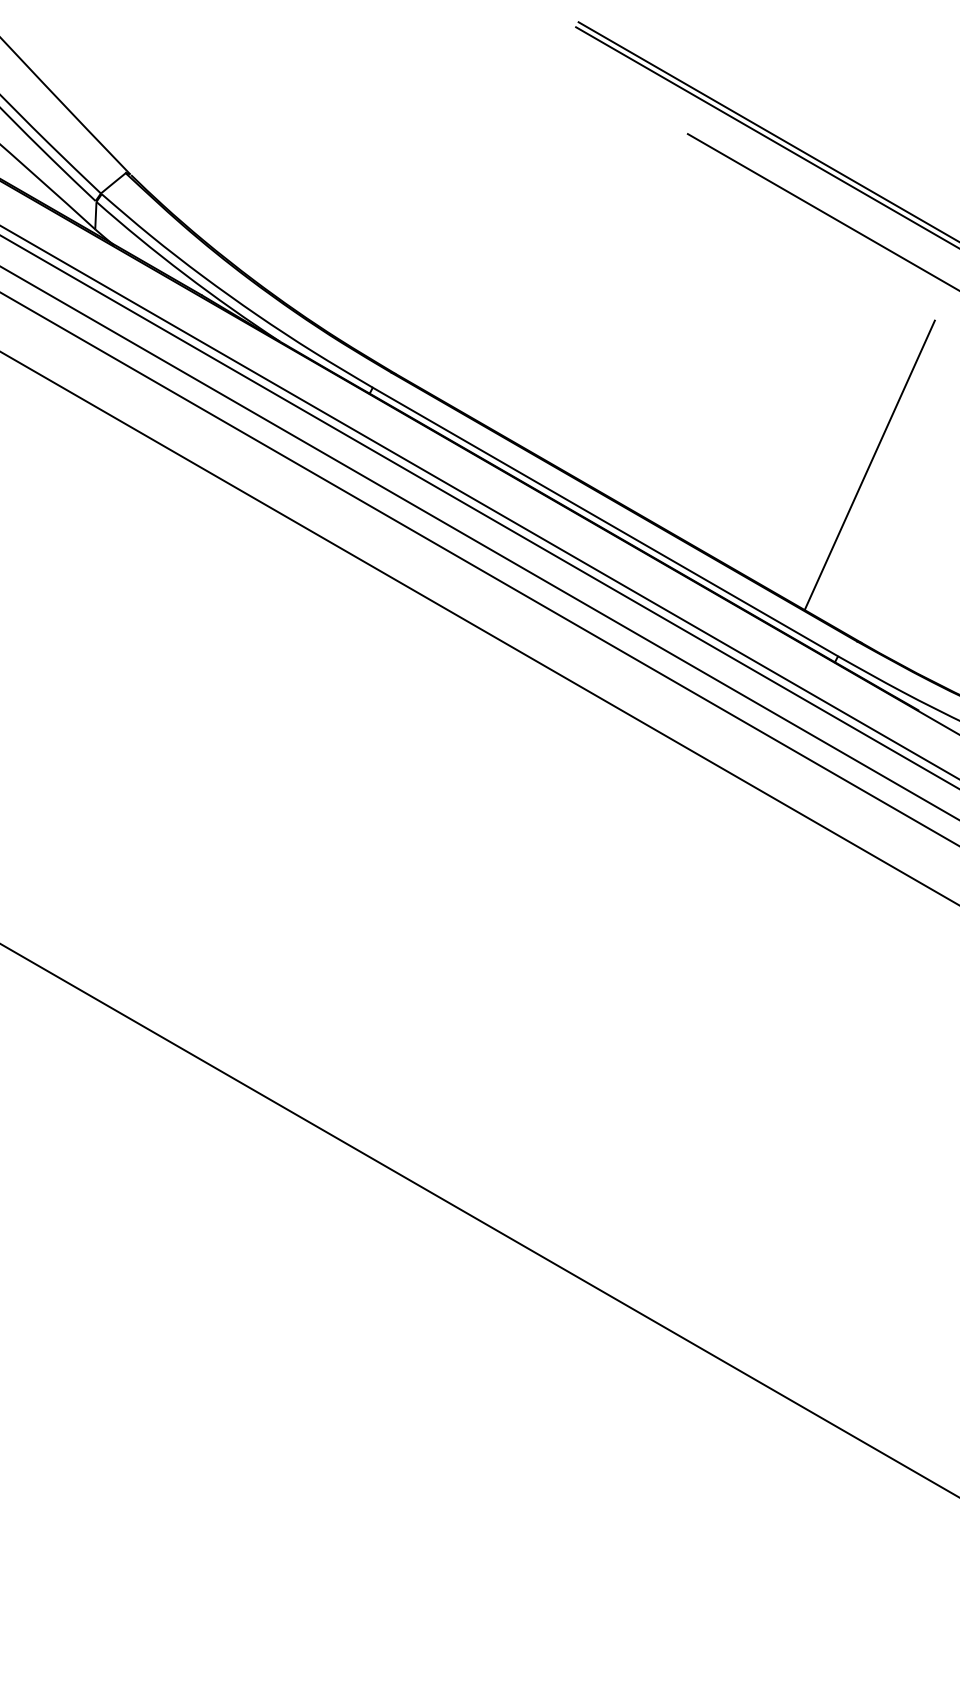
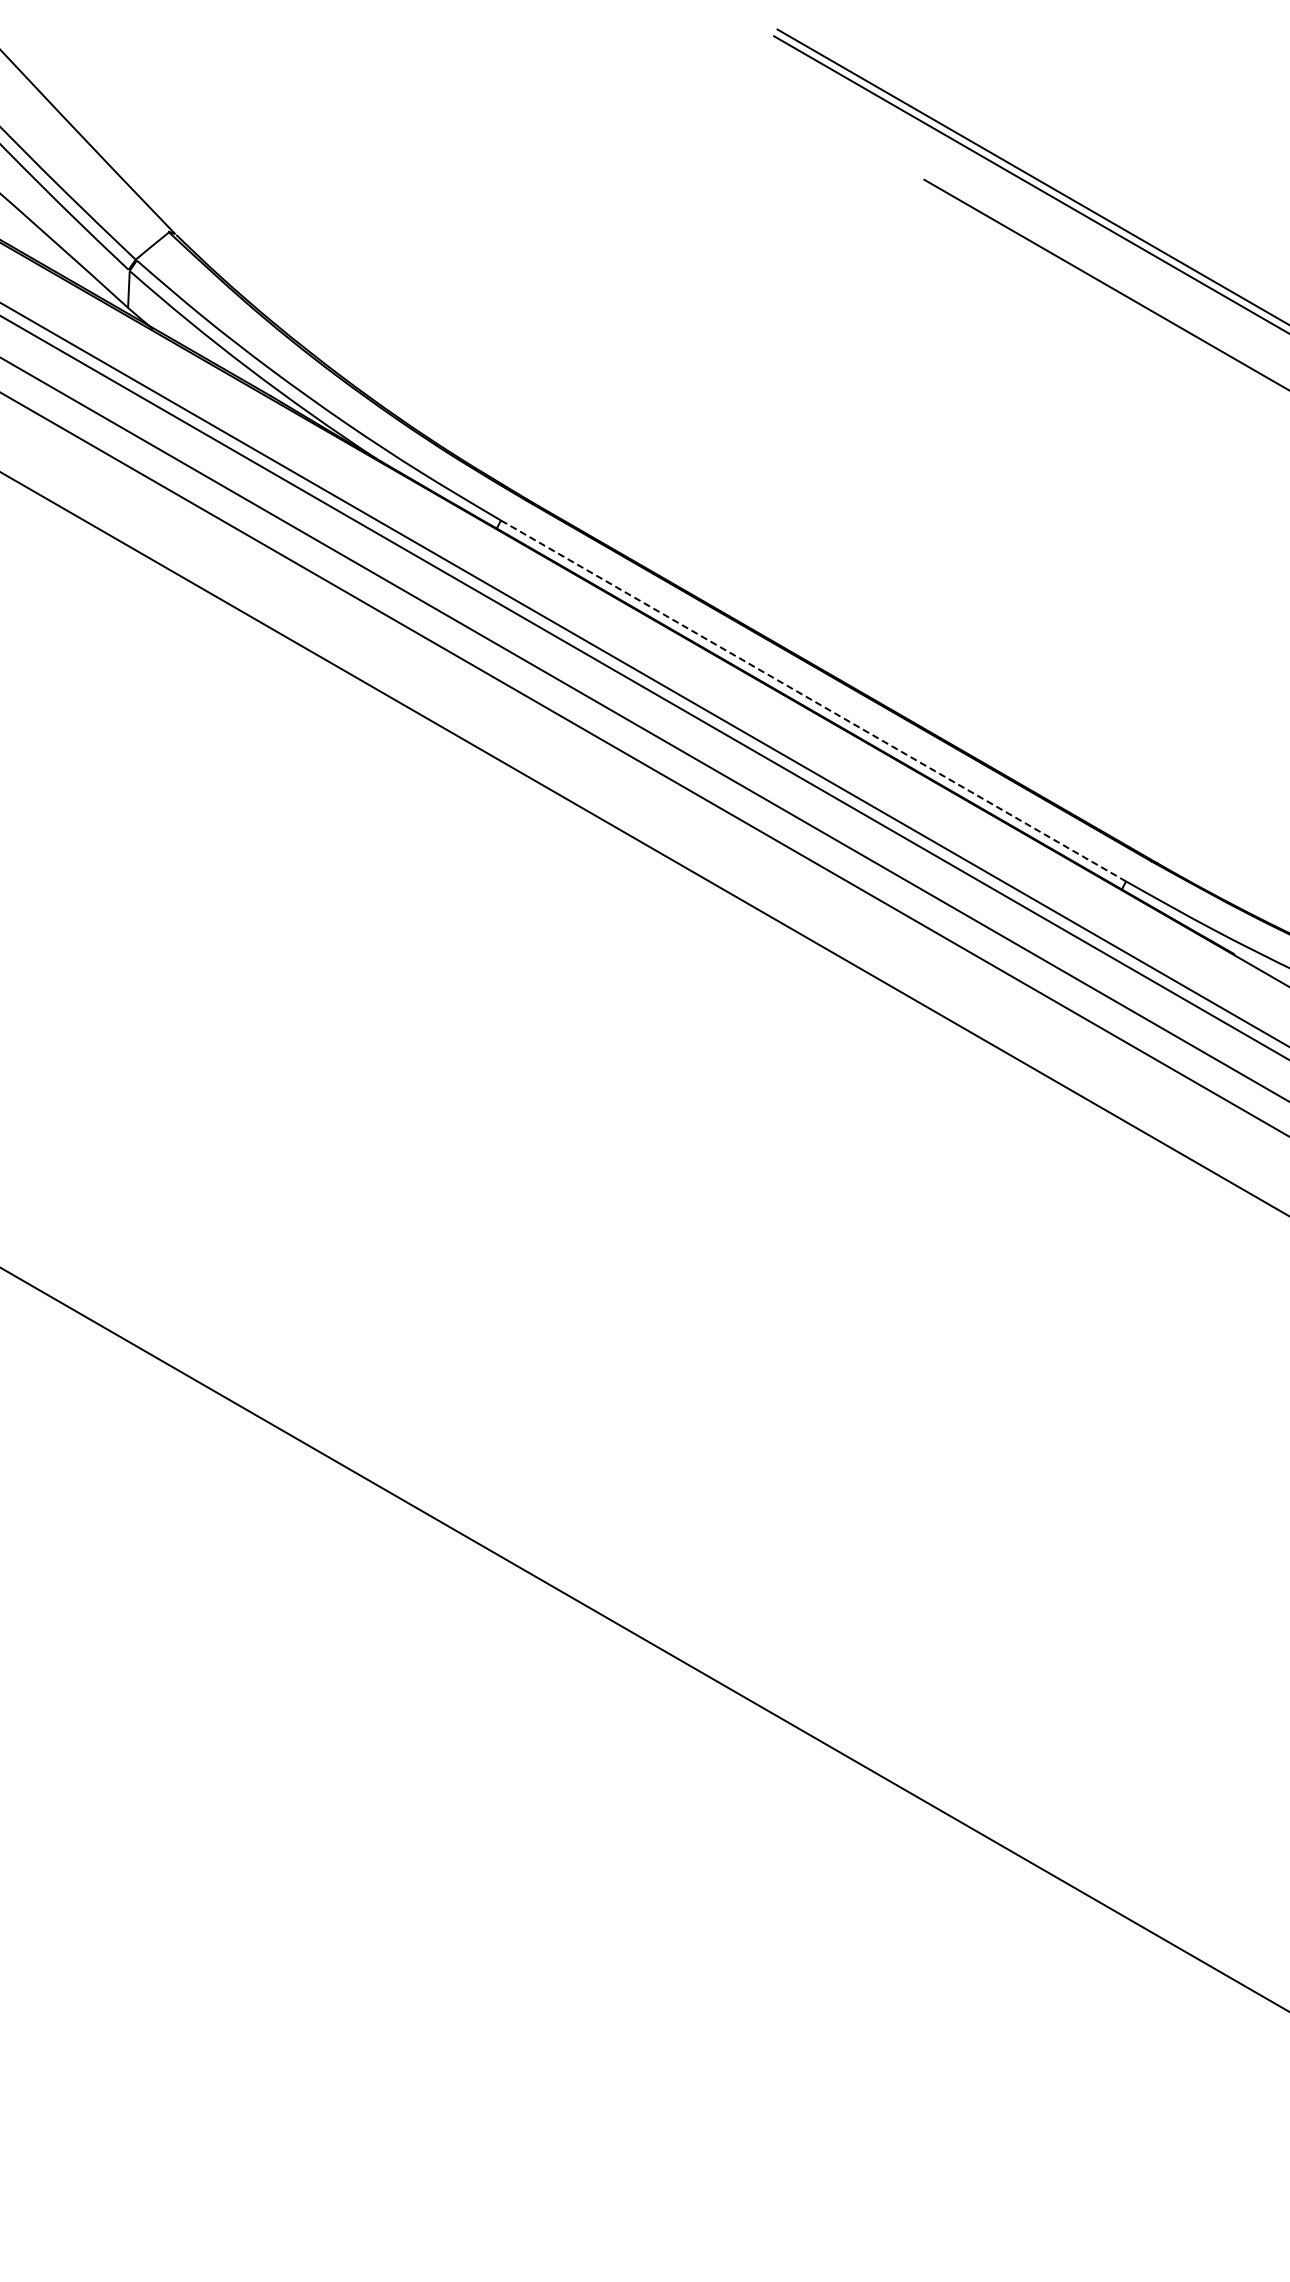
line: (869, 465) -> (1168, 624), removed
line: (605, 521) -> (813, 700), solid -> dashed

